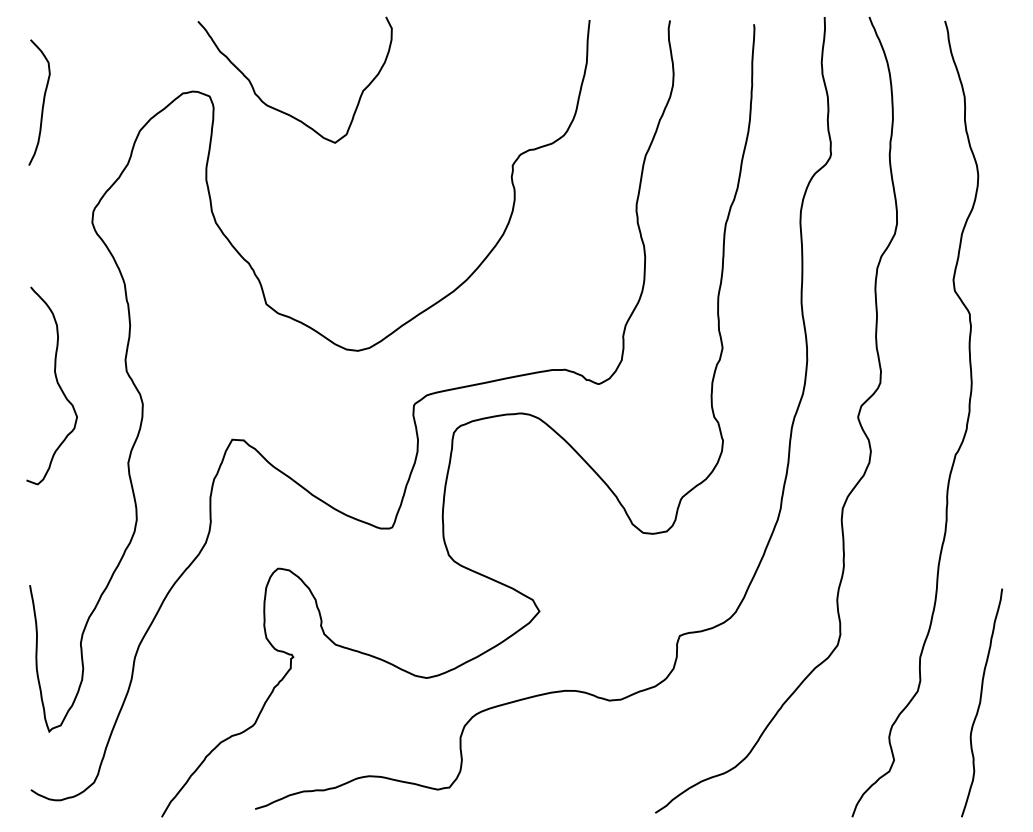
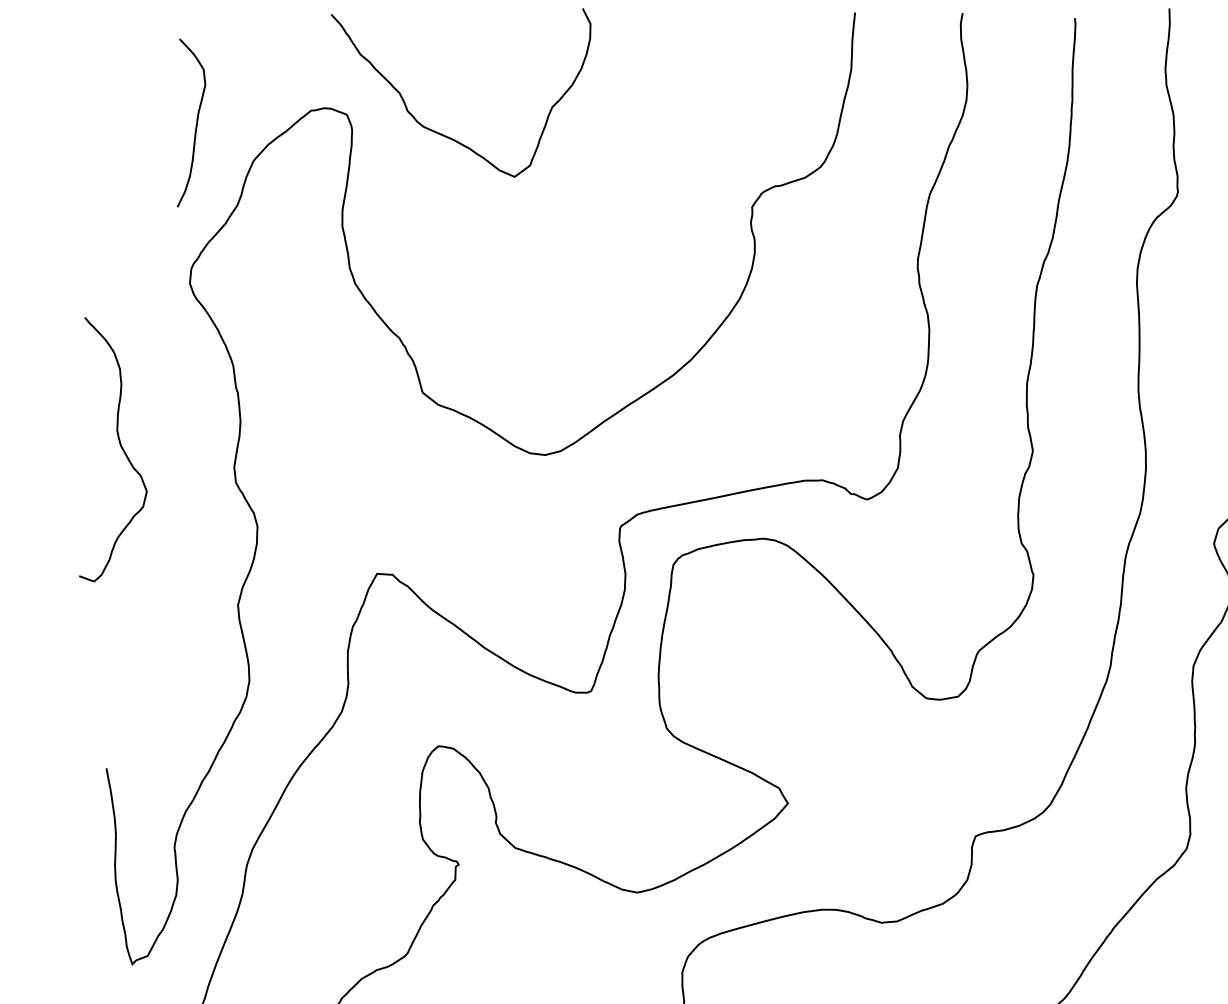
curve: (42, 102) -> (195, 122), moved
curve: (56, 382) -> (119, 445), moved

